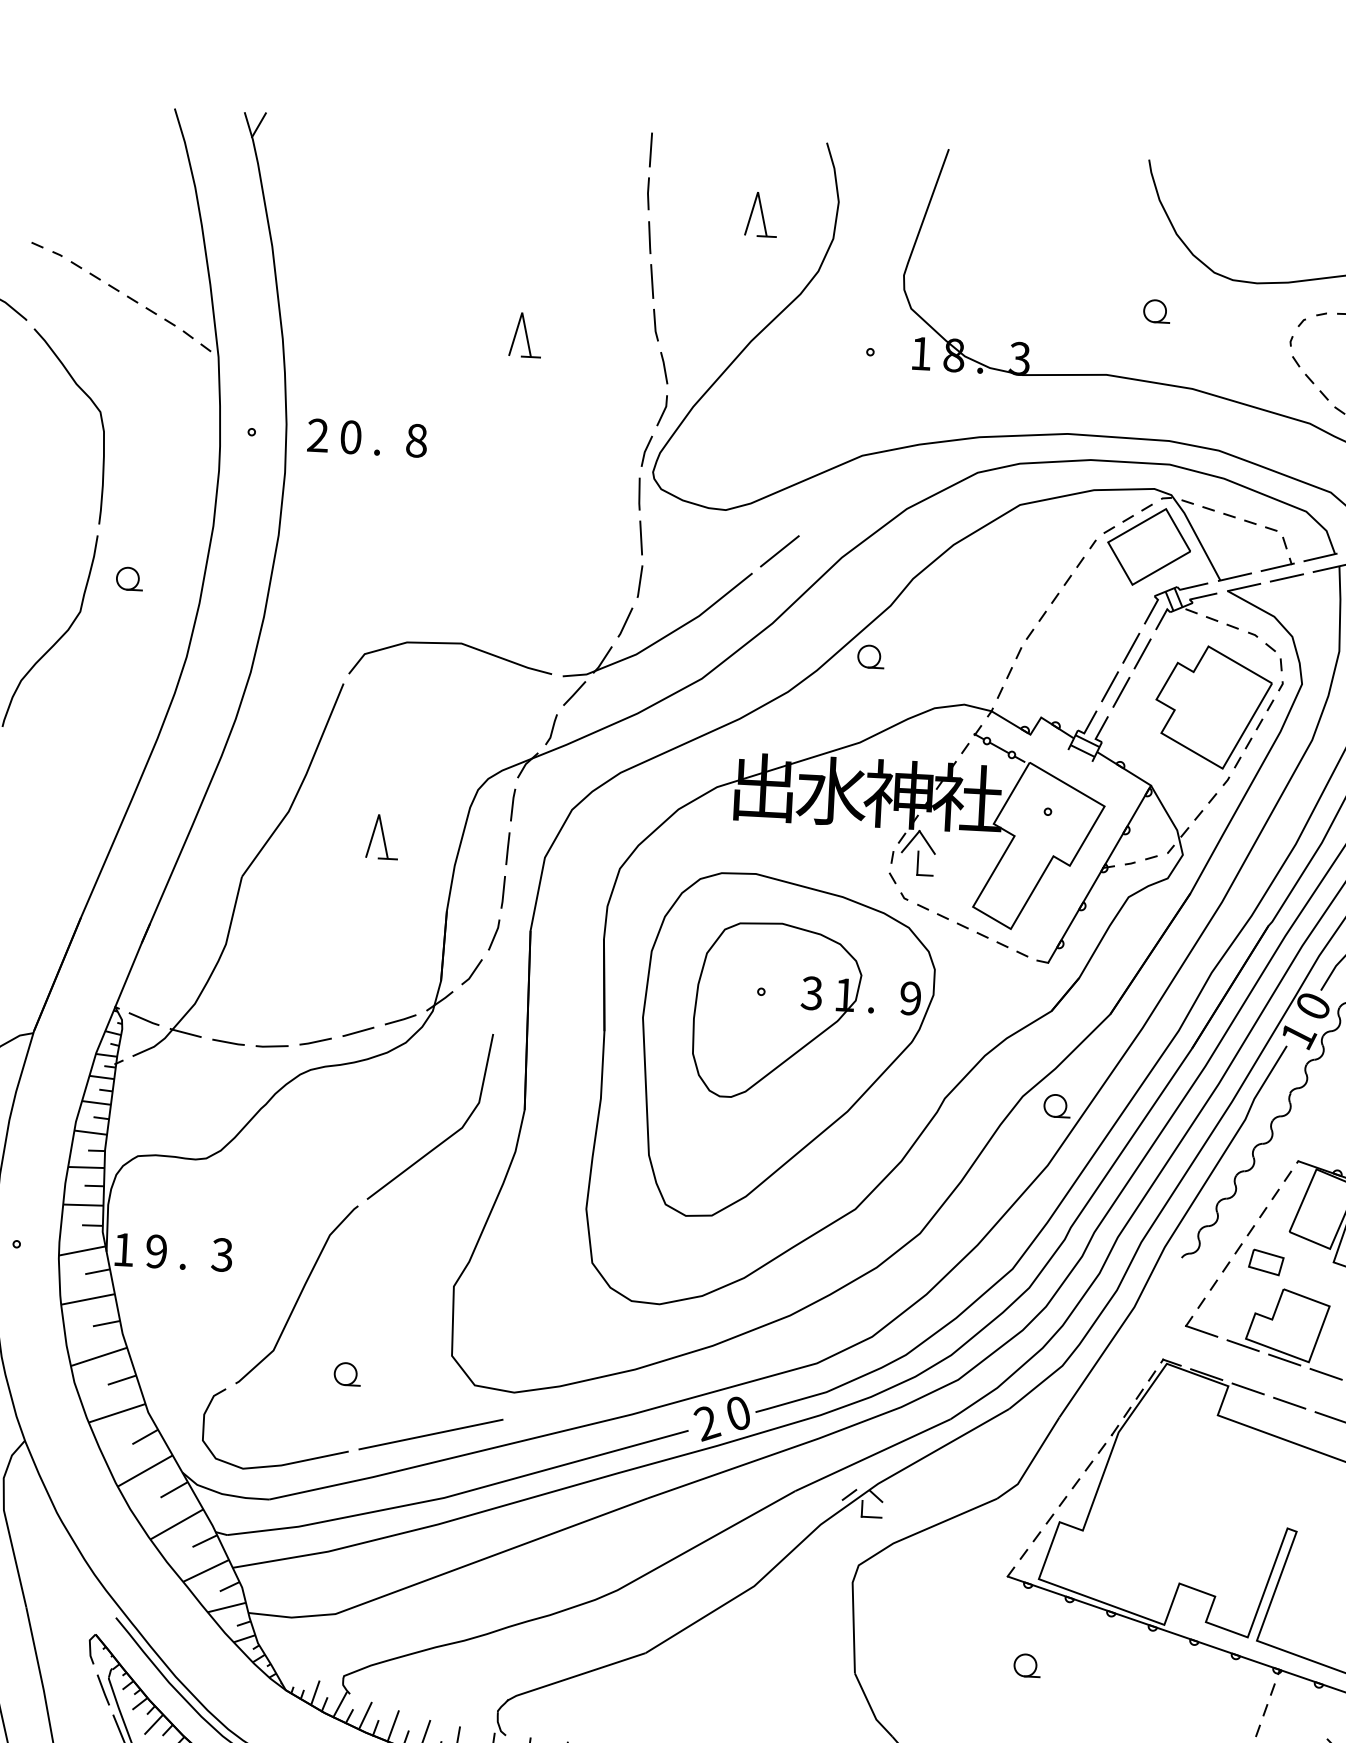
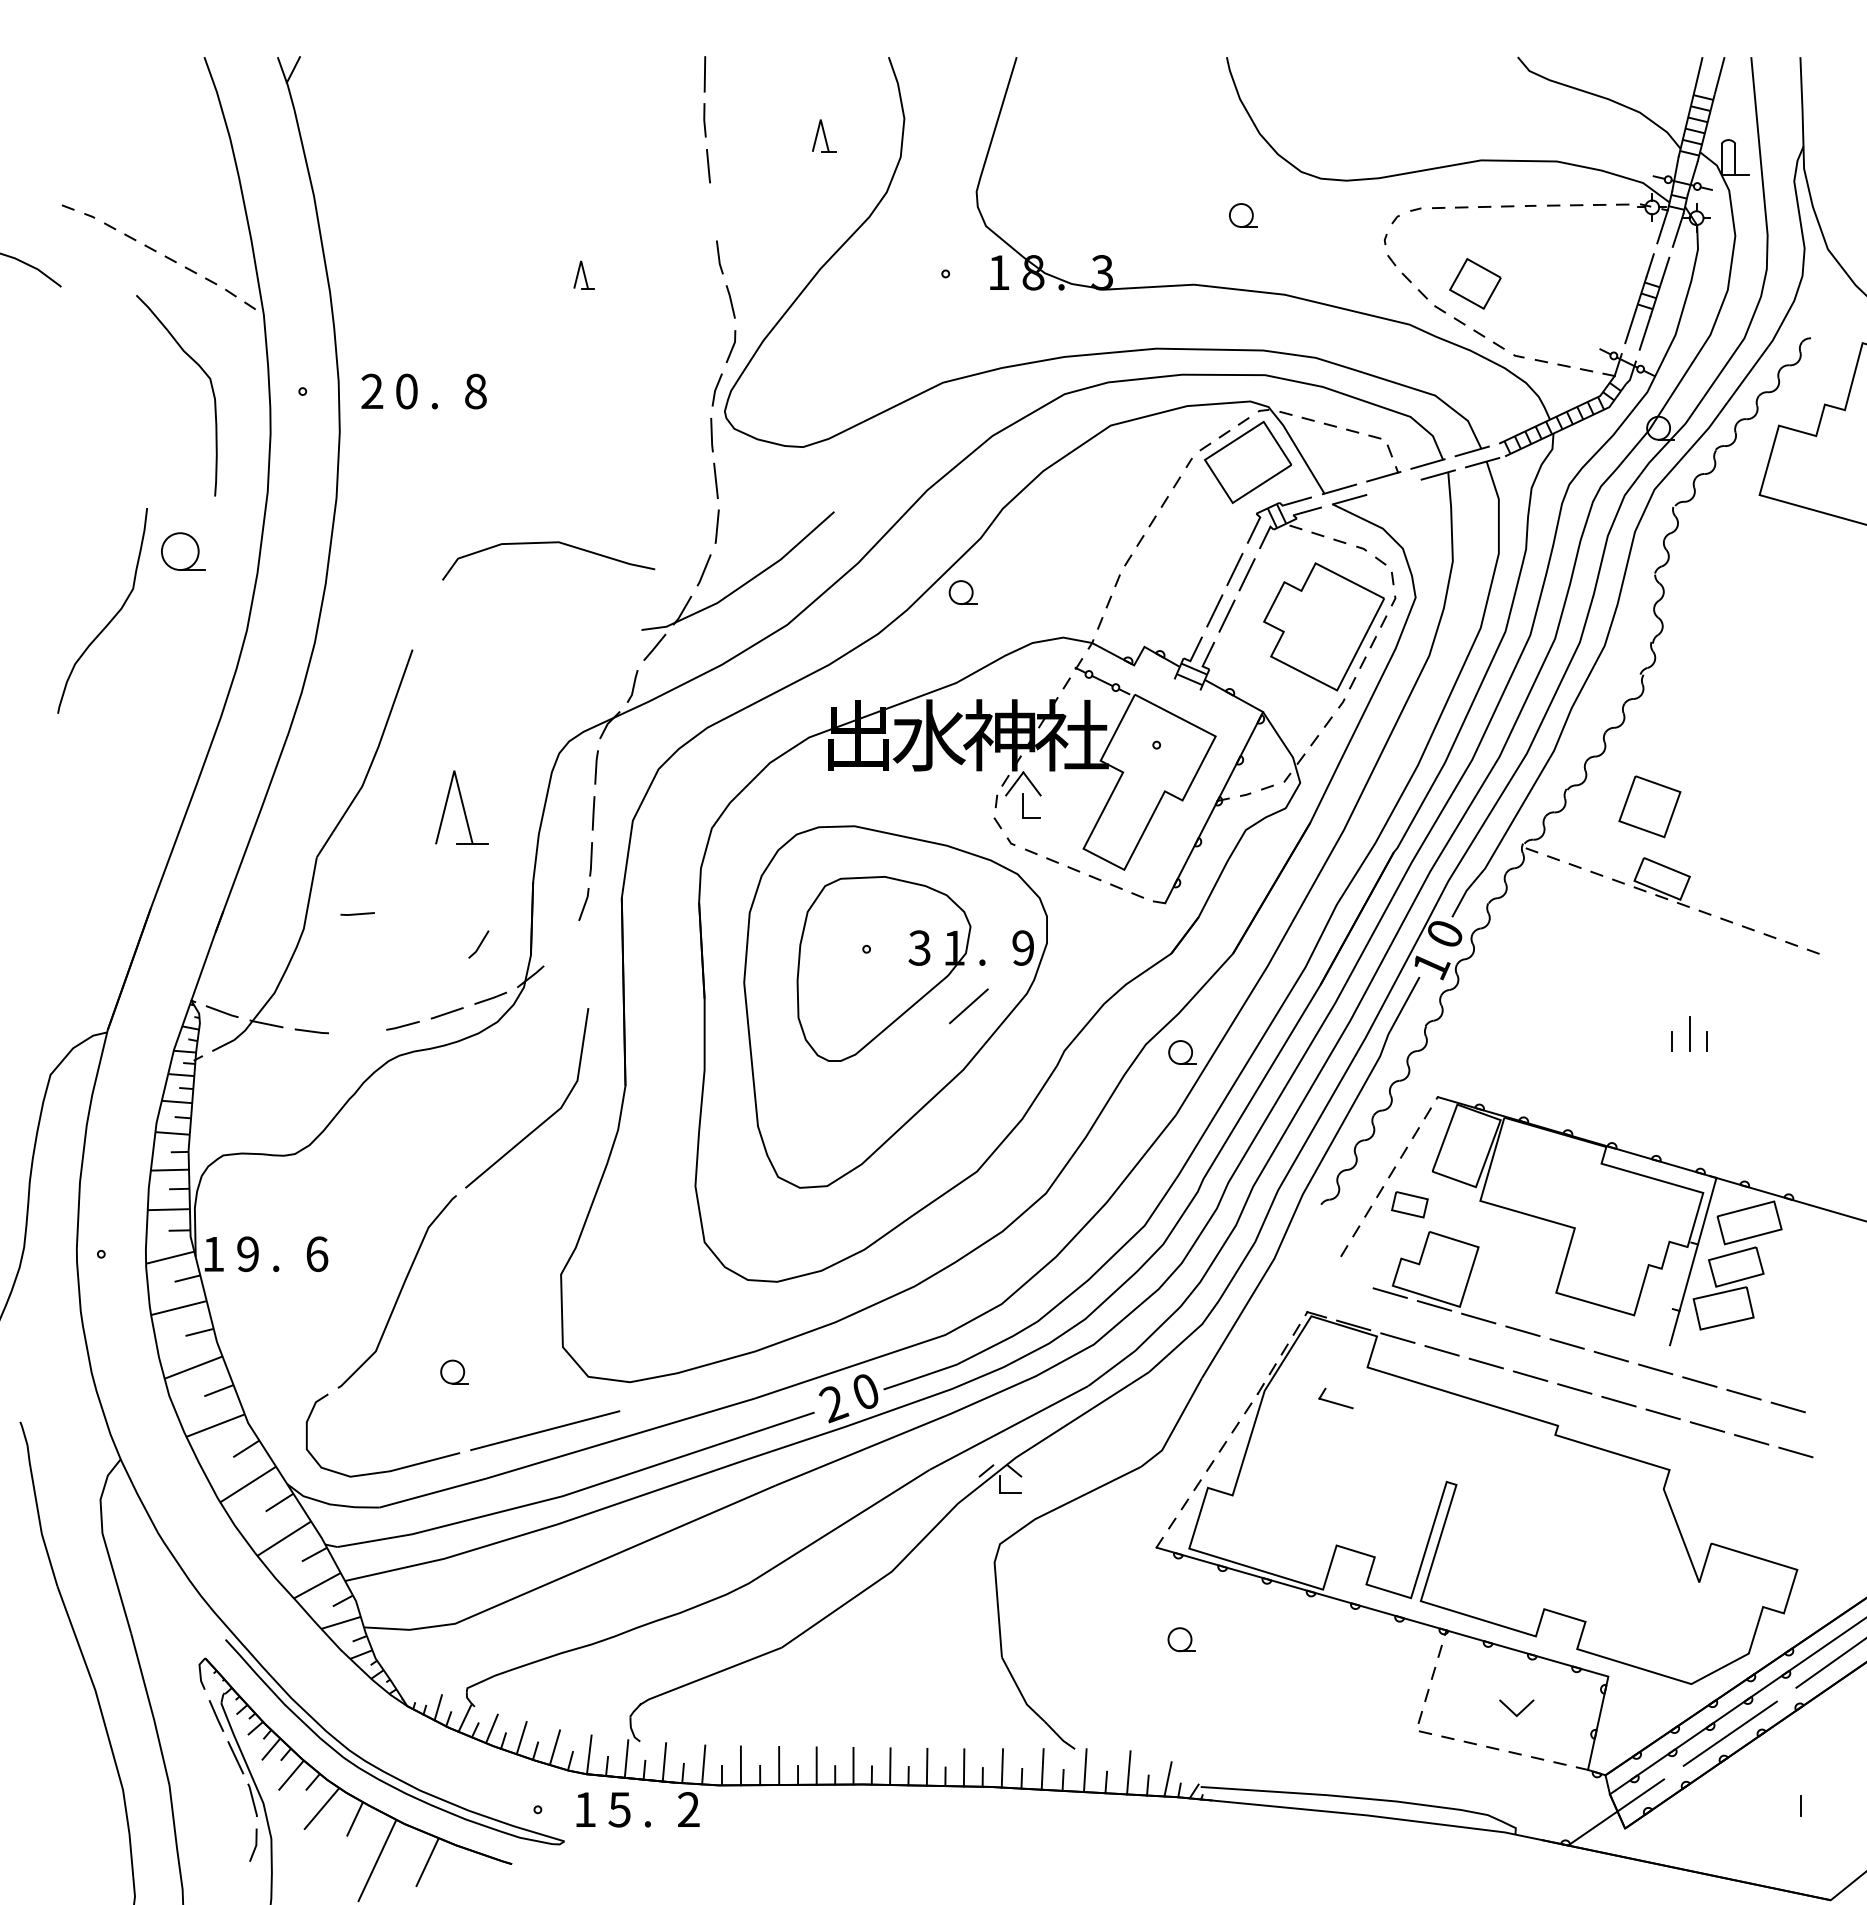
part: (760, 214) -> (823, 135), size x0.7
line: (652, 281) -> (713, 211), removed
part: (525, 334) -> (583, 274), size x0.6
curve: (93, 404) -> (202, 371), moved
line: (779, 551) -> (968, 1006), moved
line: (1286, 577) -> (1393, 486), removed
part: (129, 578) -> (182, 551), size x1.6
curve: (451, 644) -> (548, 543), moved
part: (382, 836) -> (461, 807), size x1.6
line: (472, 972) -> (479, 944), moved
line: (271, 1045) -> (357, 913), moved
text: (221, 1255) -> (316, 1254), 3 -> 6
part: (1201, 1326) -> (1335, 1398), moved

